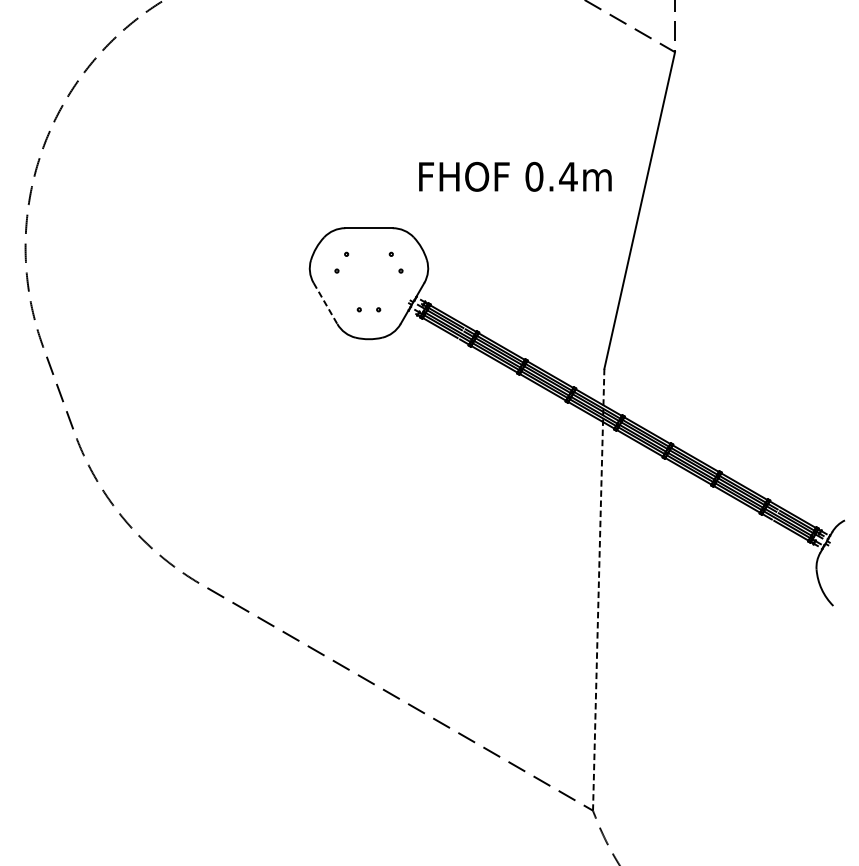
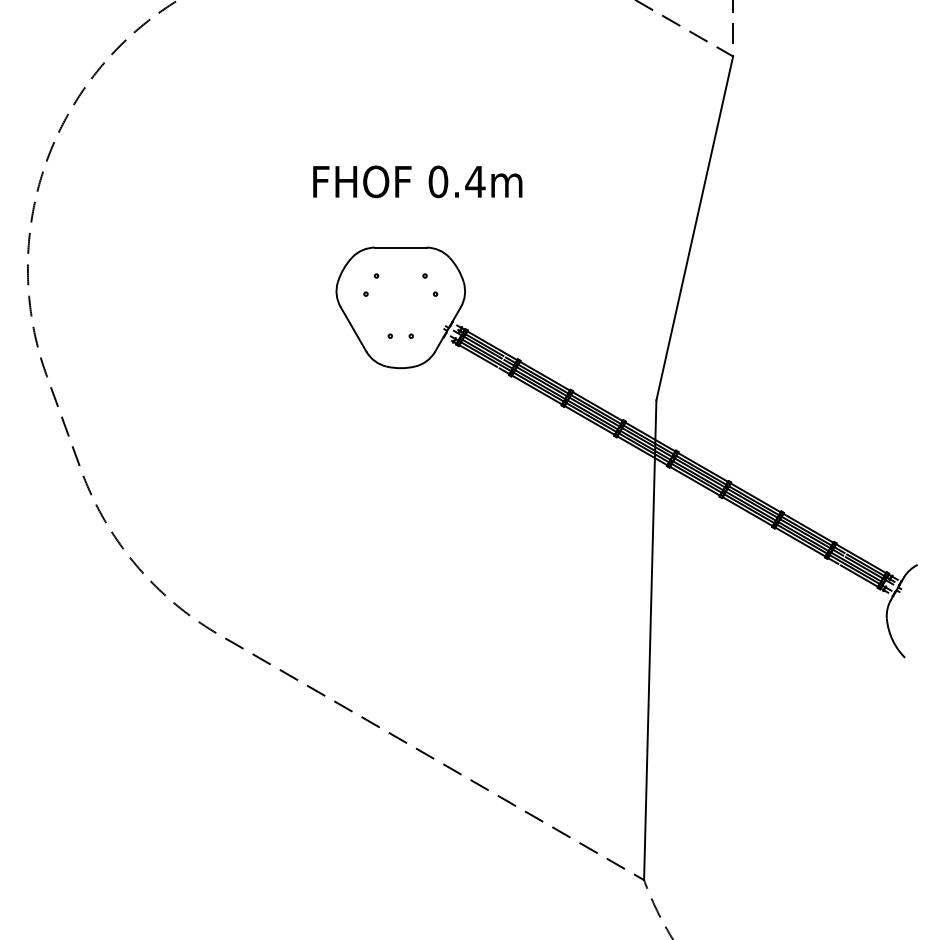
text: (515, 176) -> (417, 181), moved
line: (325, 303) -> (353, 329), dashed -> solid
line: (598, 590) -> (650, 640), dashed -> solid

